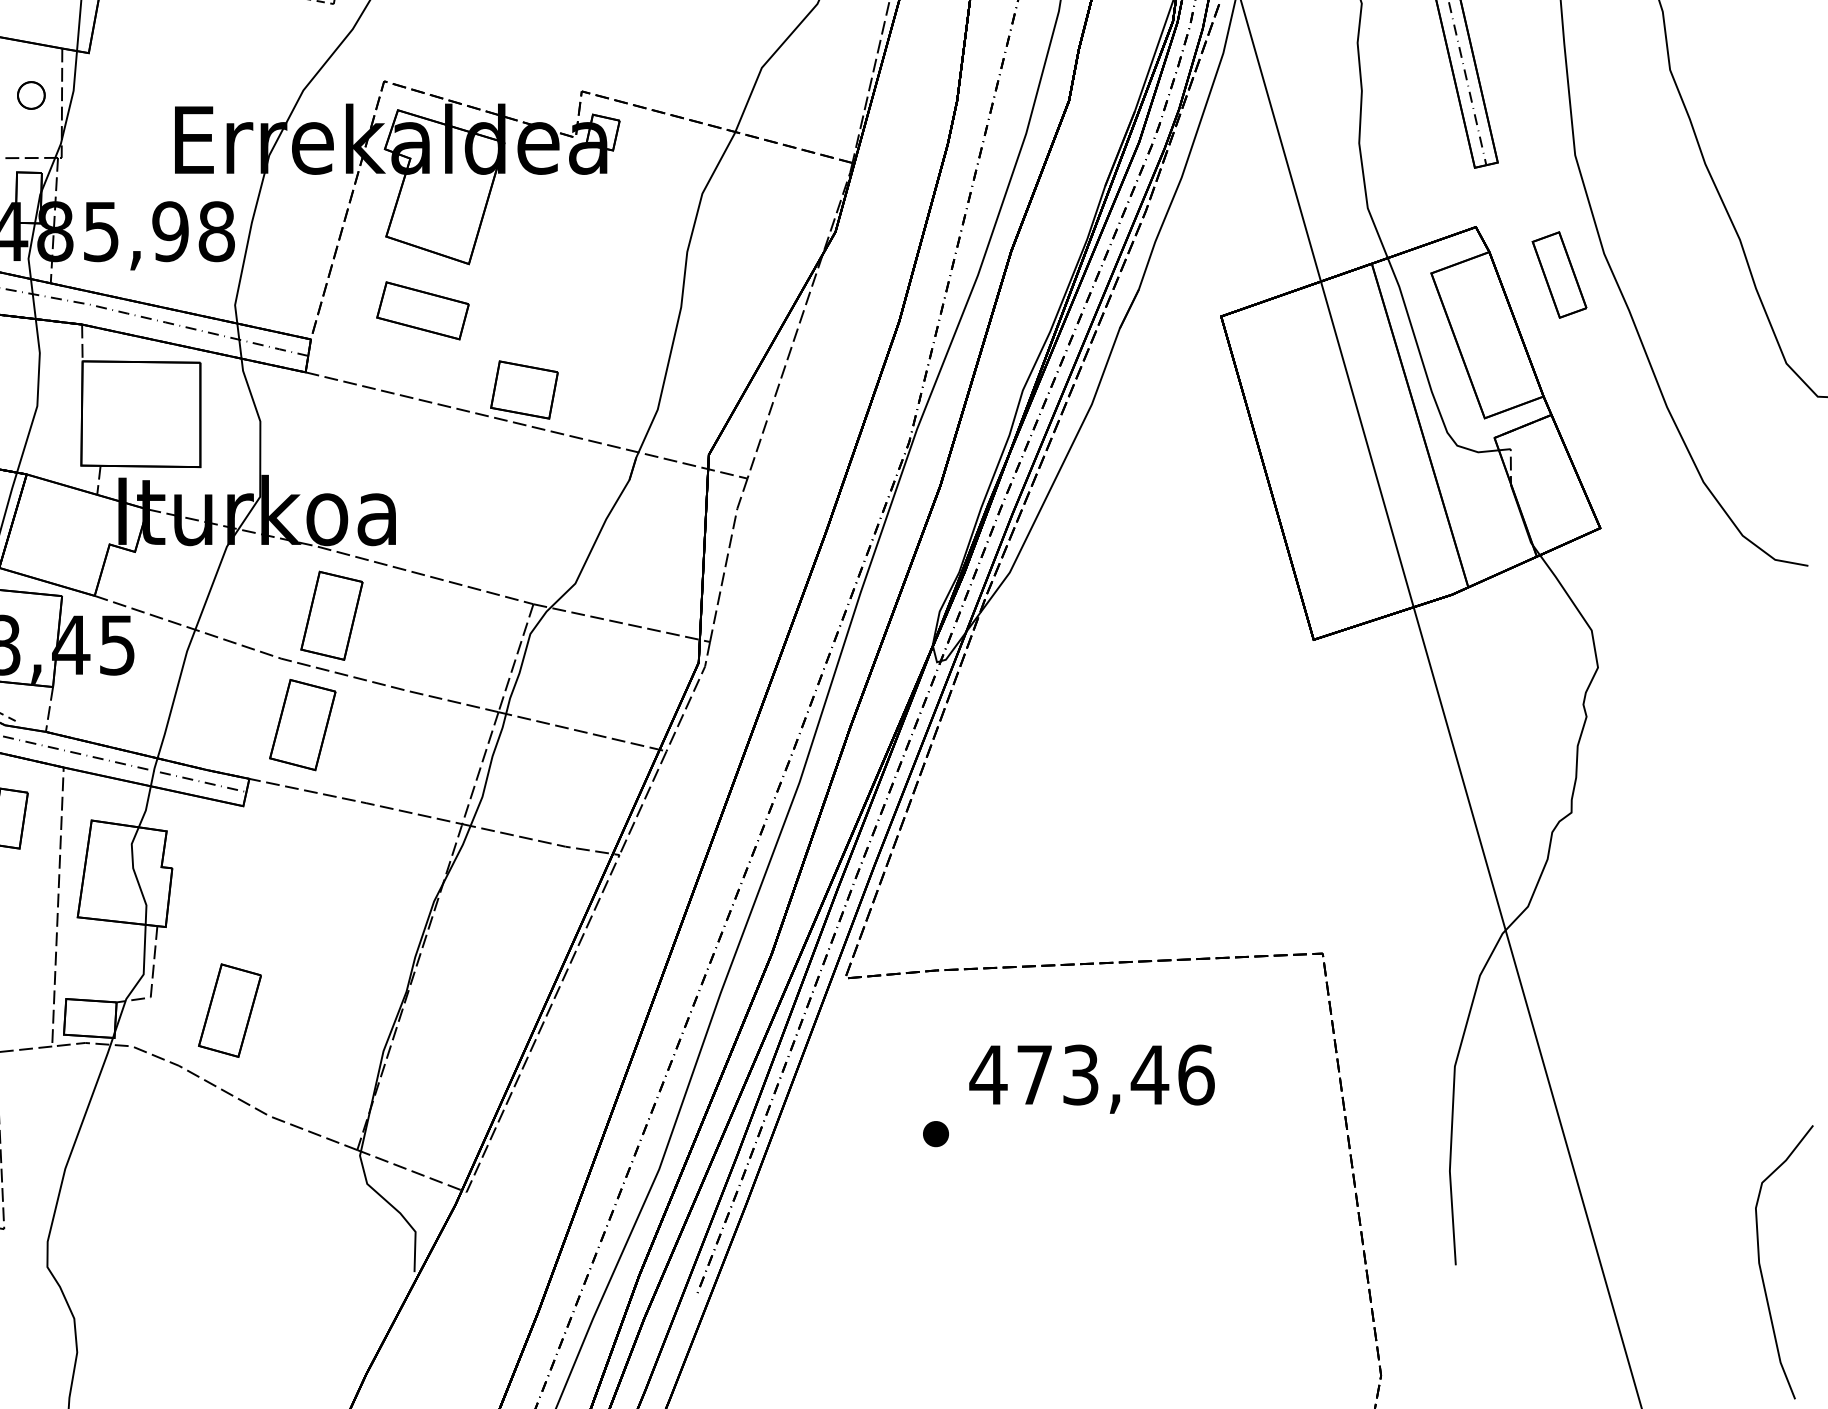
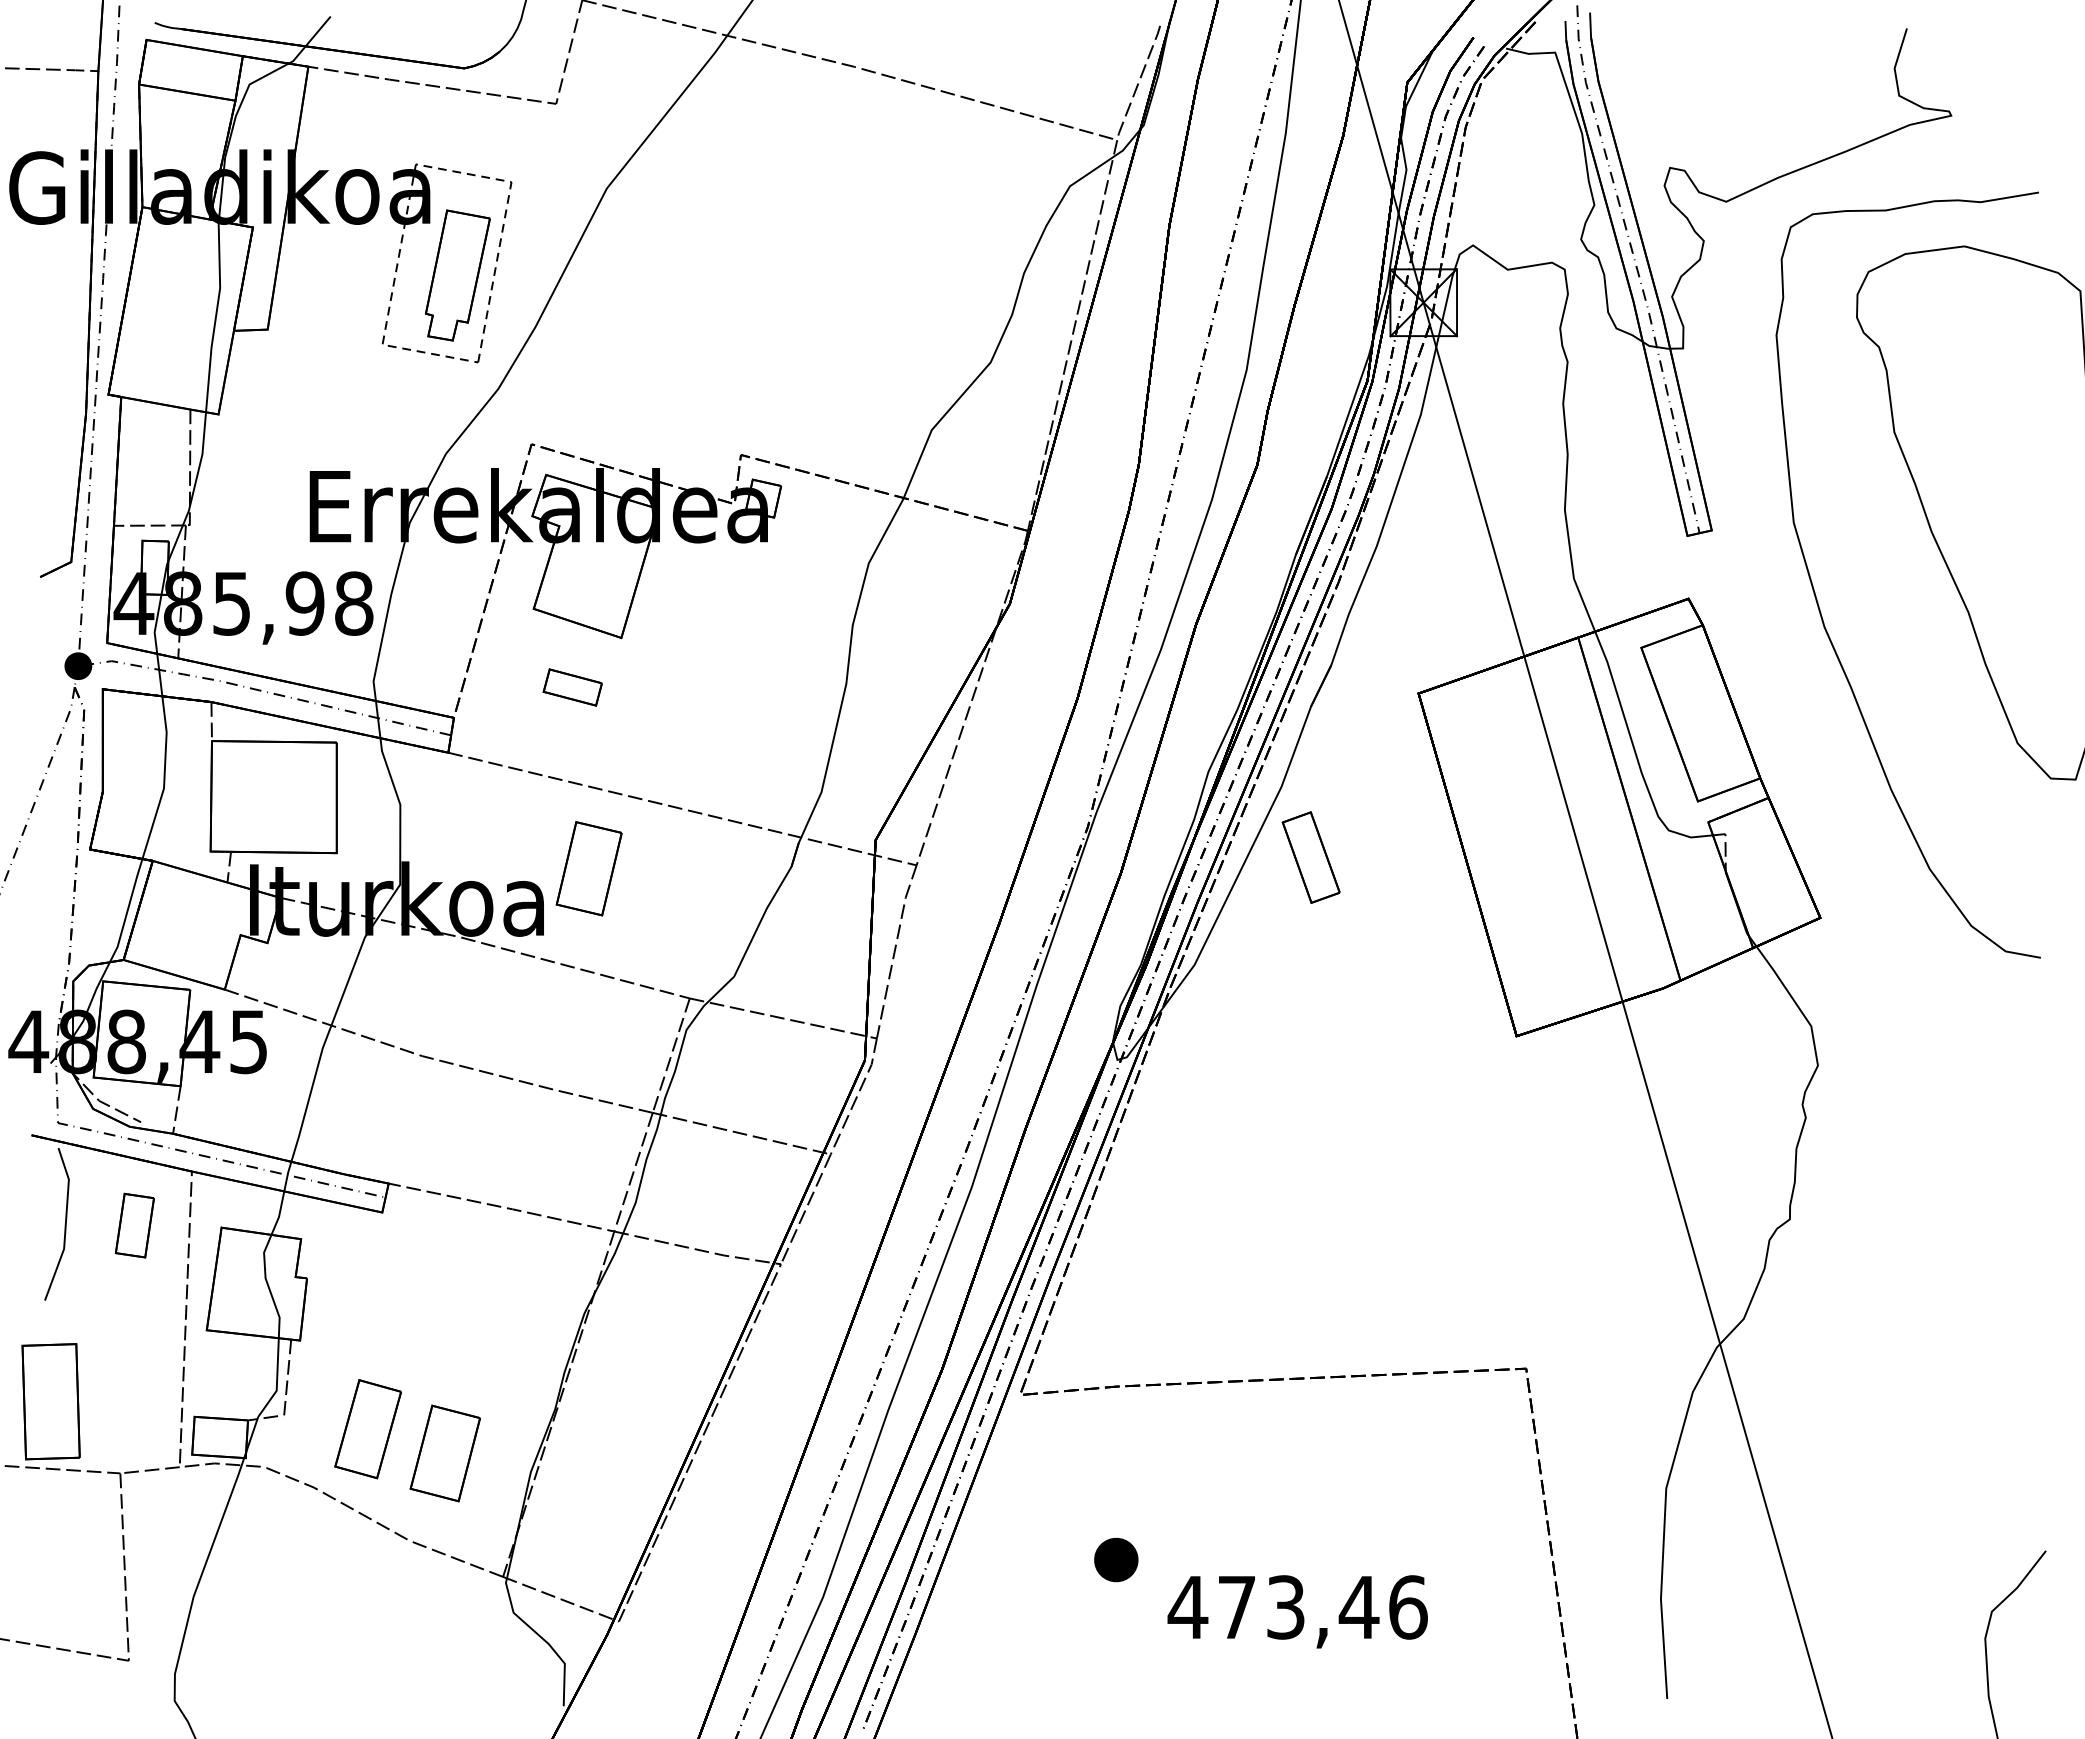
part: (31, 95) -> (157, 459), removed
part: (1558, 274) -> (1310, 857), moved
part: (422, 310) -> (572, 687), size x0.6
part: (523, 390) -> (679, 771), removed
part: (331, 615) -> (588, 868), moved
part: (302, 725) -> (444, 1453), moved
text: (1091, 1078) -> (1297, 1611), moved
part: (936, 1133) -> (1116, 1559), size x1.6

